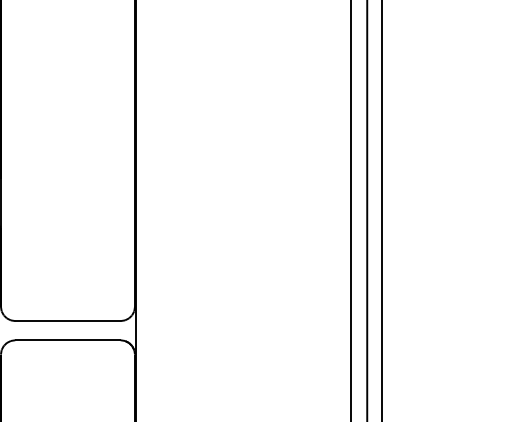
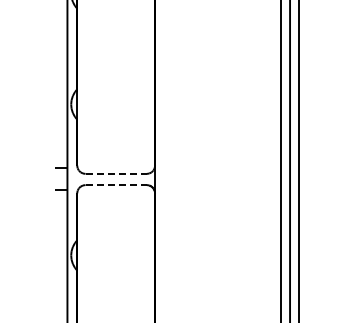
line: (68, 320) -> (116, 173), solid -> dashed
line: (68, 341) -> (116, 185), solid -> dashed

